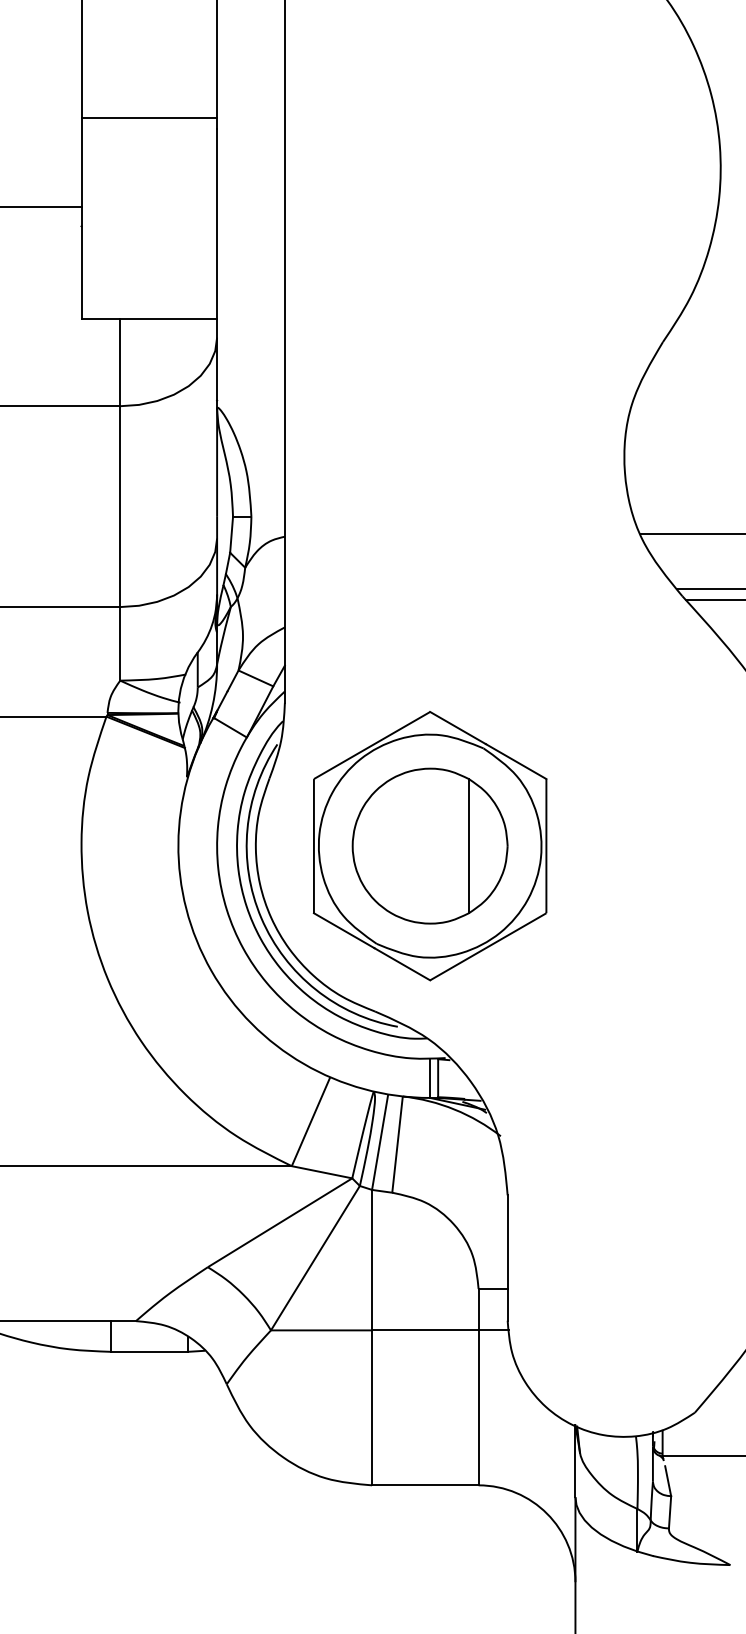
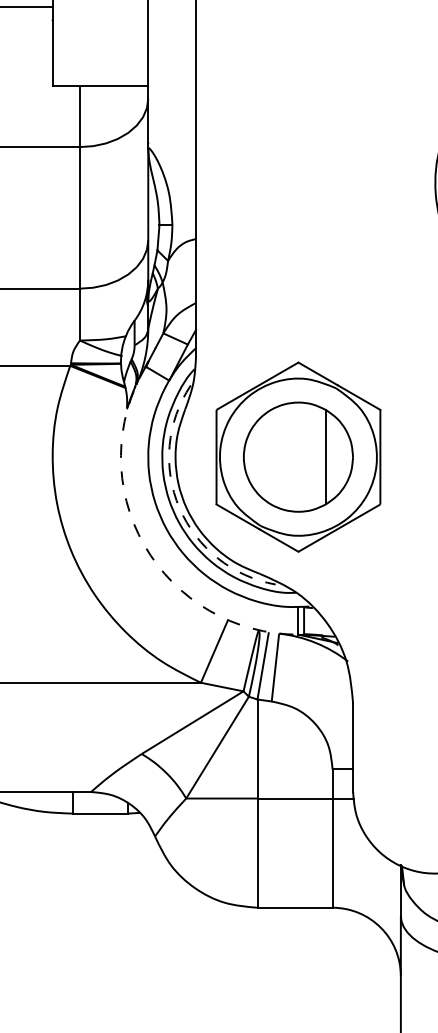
arc: (261, 918) -> (179, 508), solid -> dashed
arc: (211, 970) -> (144, 544), solid -> dashed

